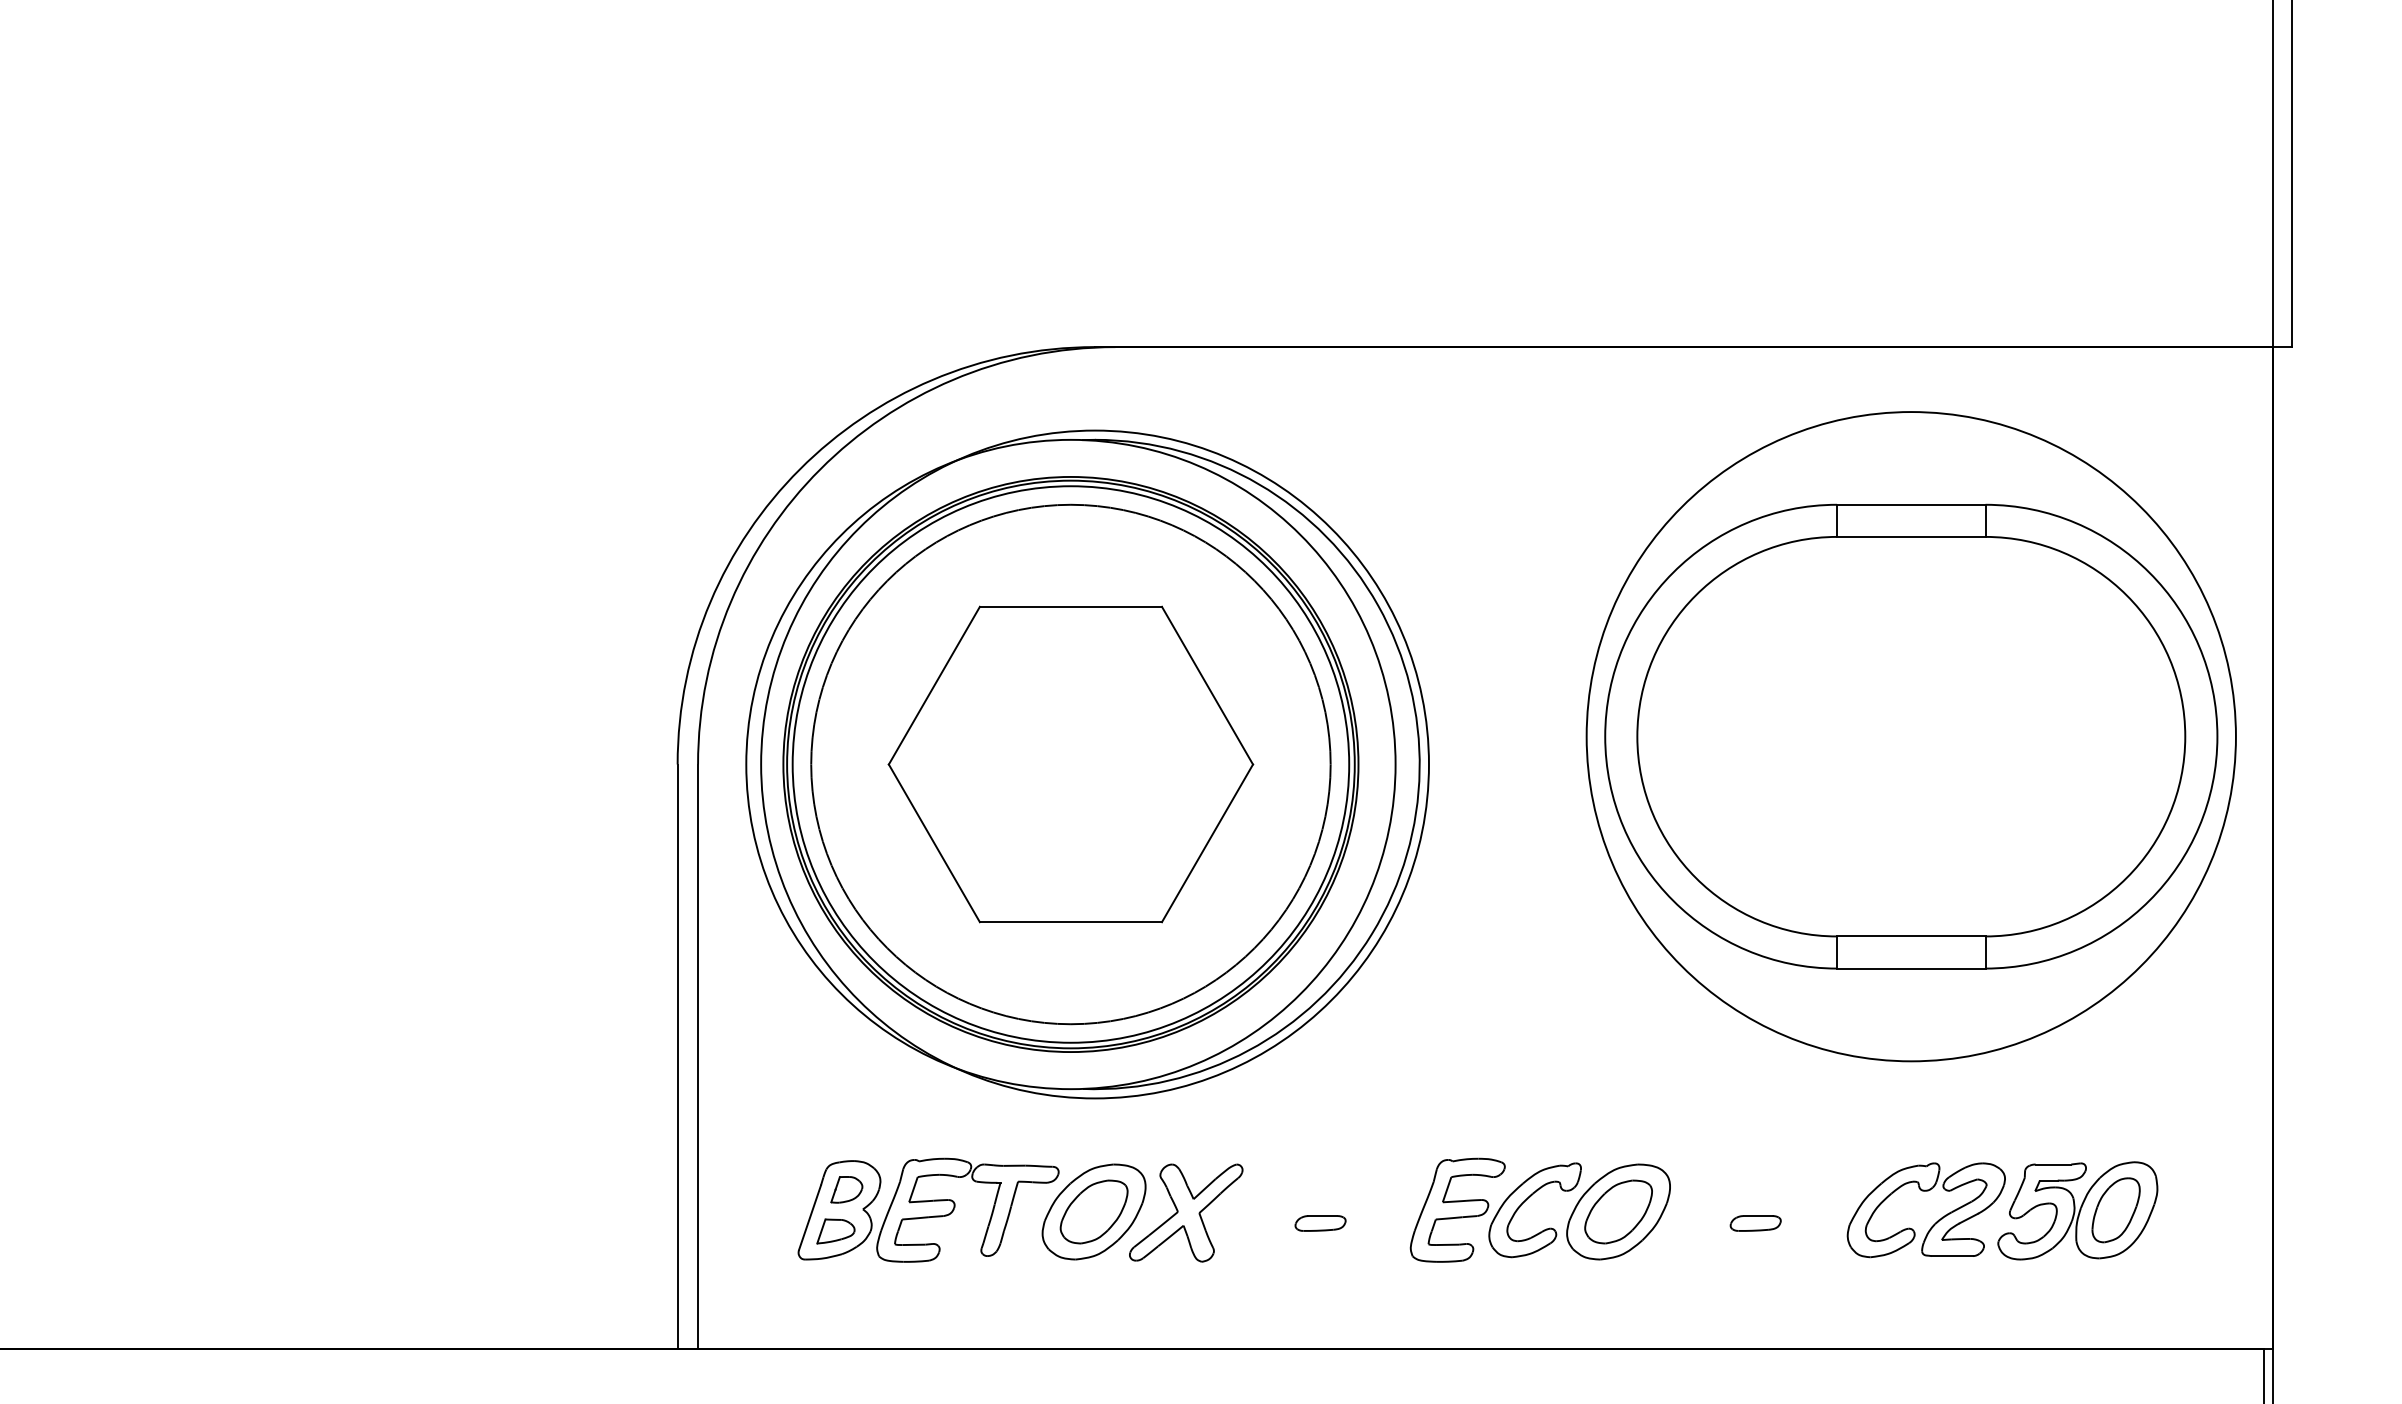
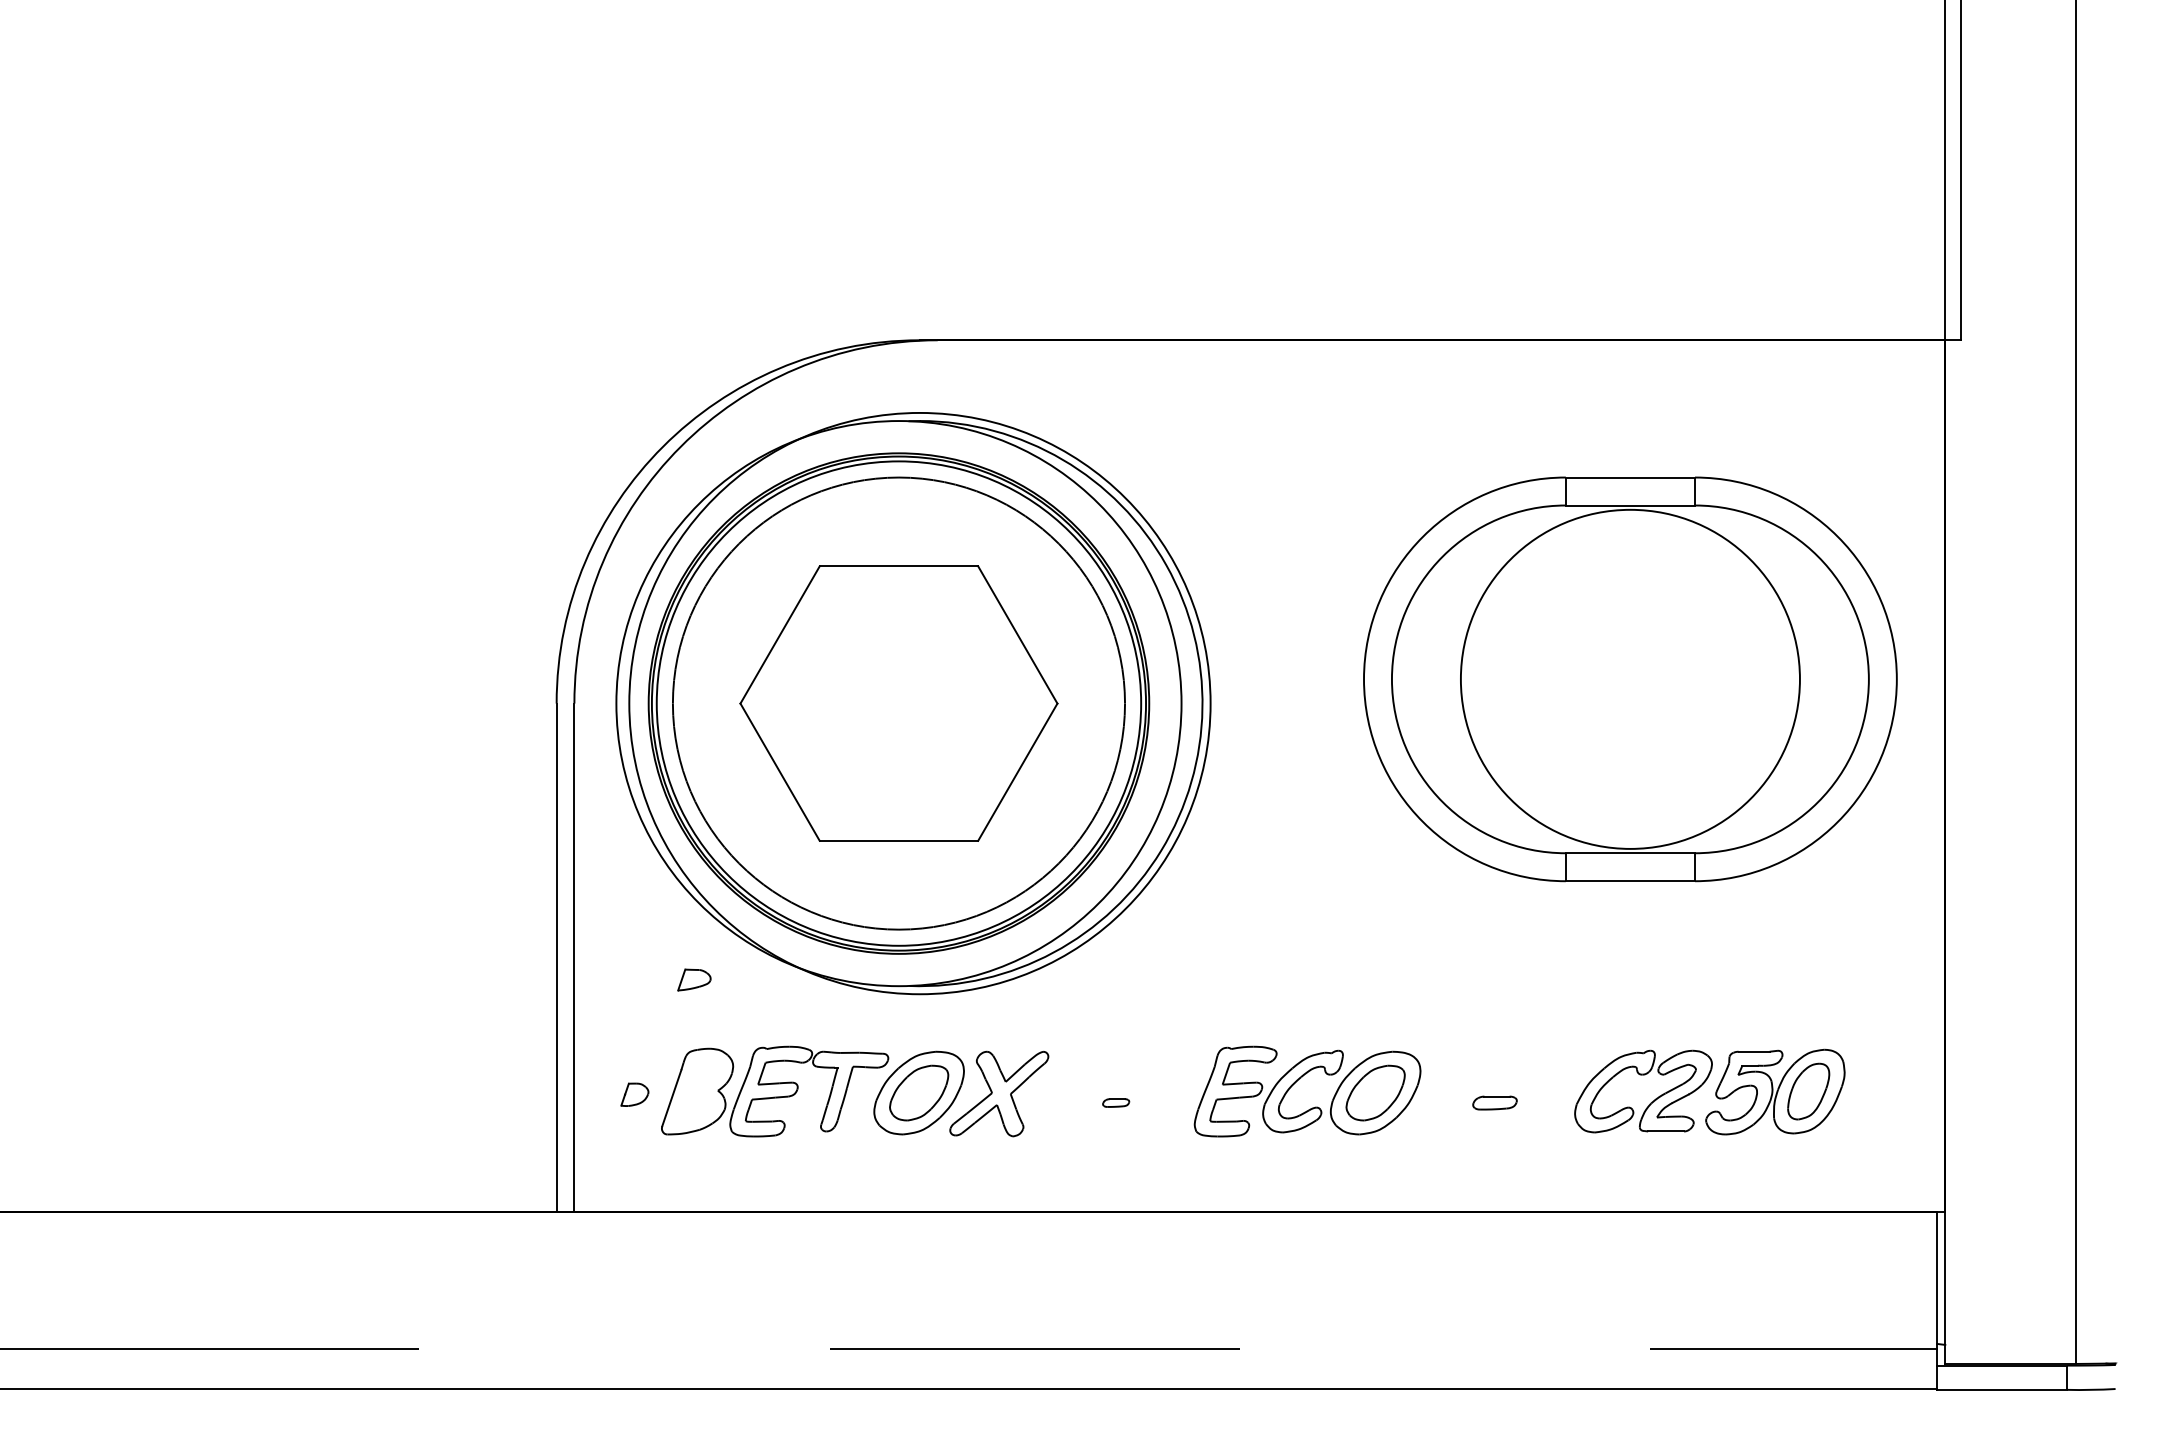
circle: (1911, 735) -> (1630, 678), size x0.6
part: (846, 1189) -> (634, 1094), moved
part: (1319, 1222) -> (1115, 1102), size x0.6
part: (836, 1230) -> (694, 979), moved

